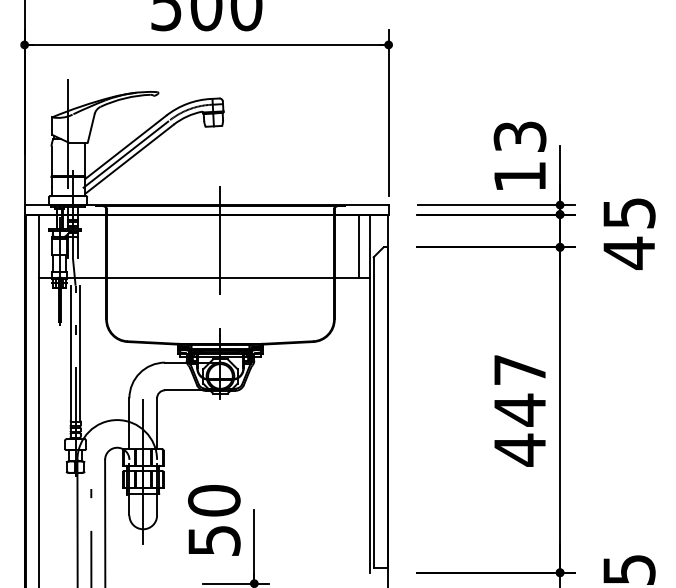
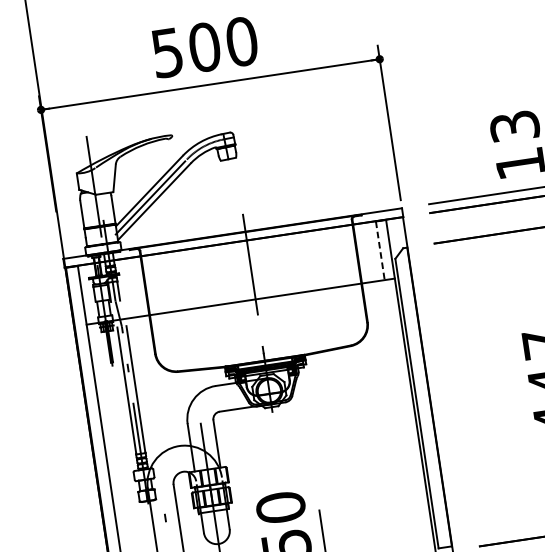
line: (359, 246) -> (380, 250), solid -> dashed

